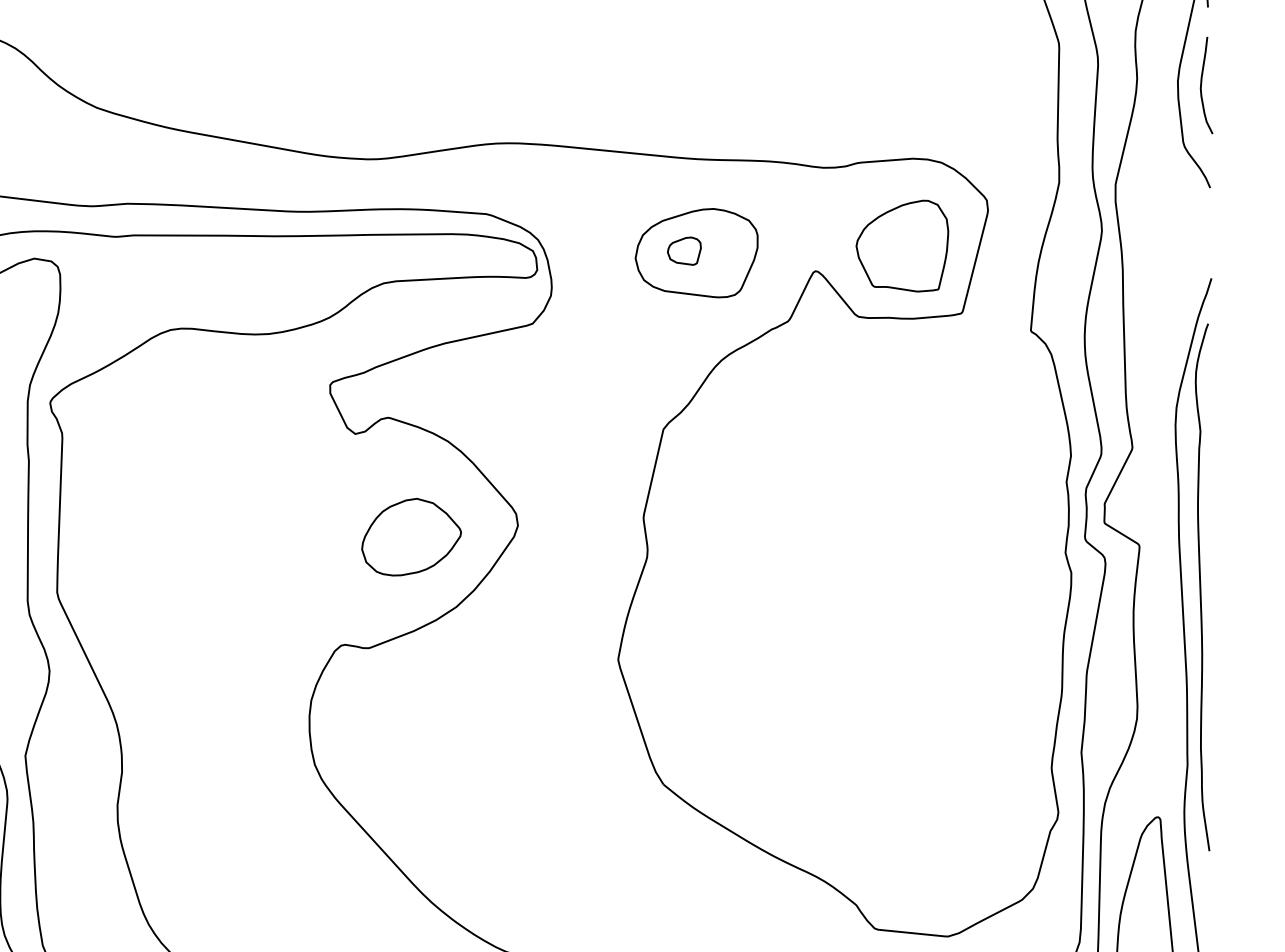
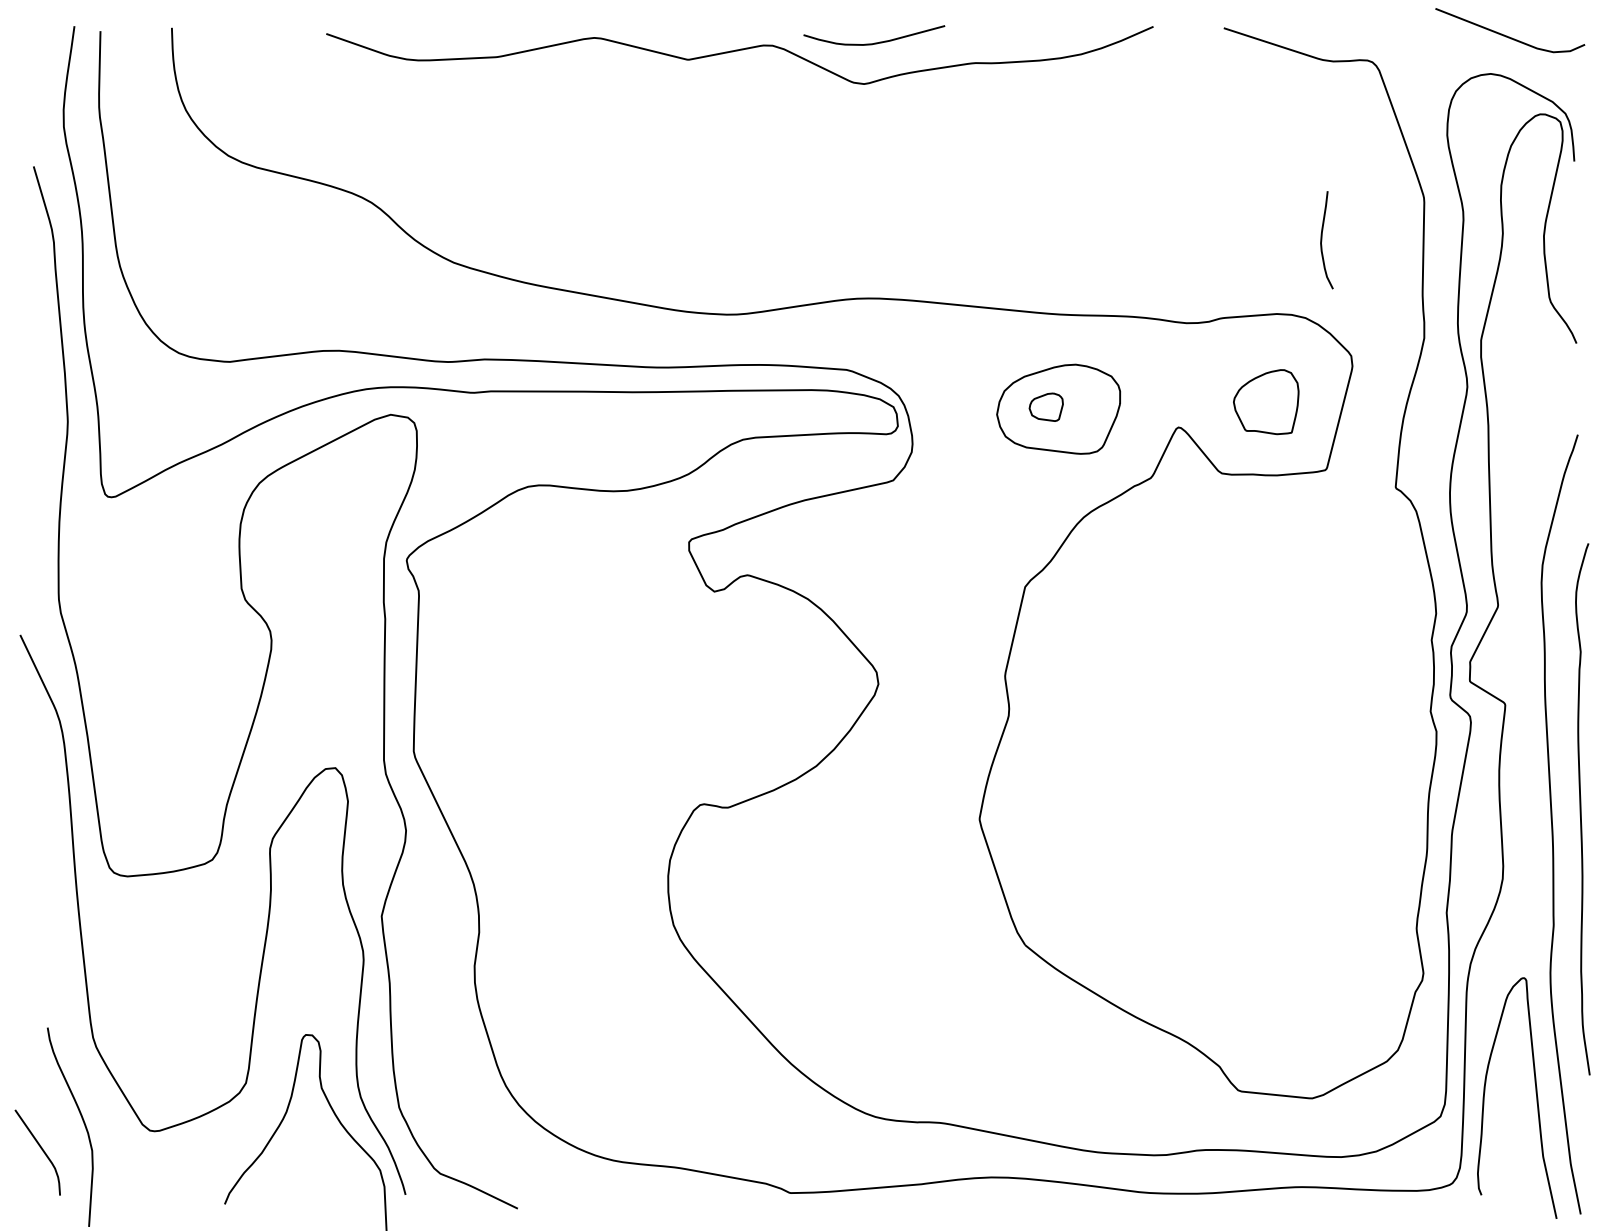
curve: (1202, 85) -> (1322, 240), moved
part: (902, 245) -> (1266, 401), size x0.7
part: (410, 536) -> (770, 695), removed
curve: (1201, 587) -> (1581, 809), moved

